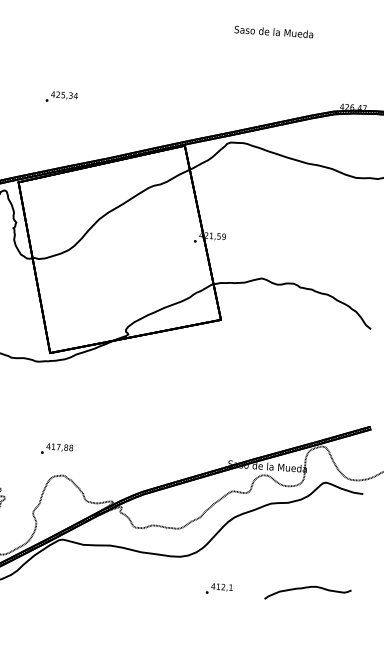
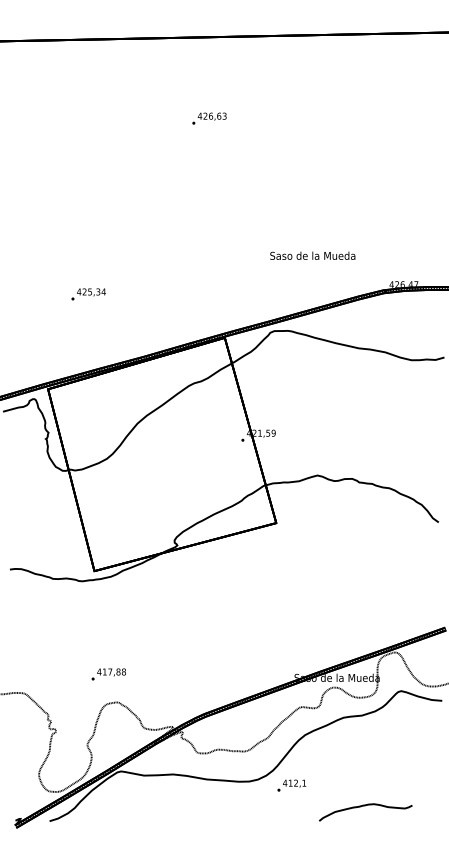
text: (273, 31) -> (312, 255), moved
text: (219, 588) -> (291, 785), moved
curve: (308, 588) -> (365, 806), moved

